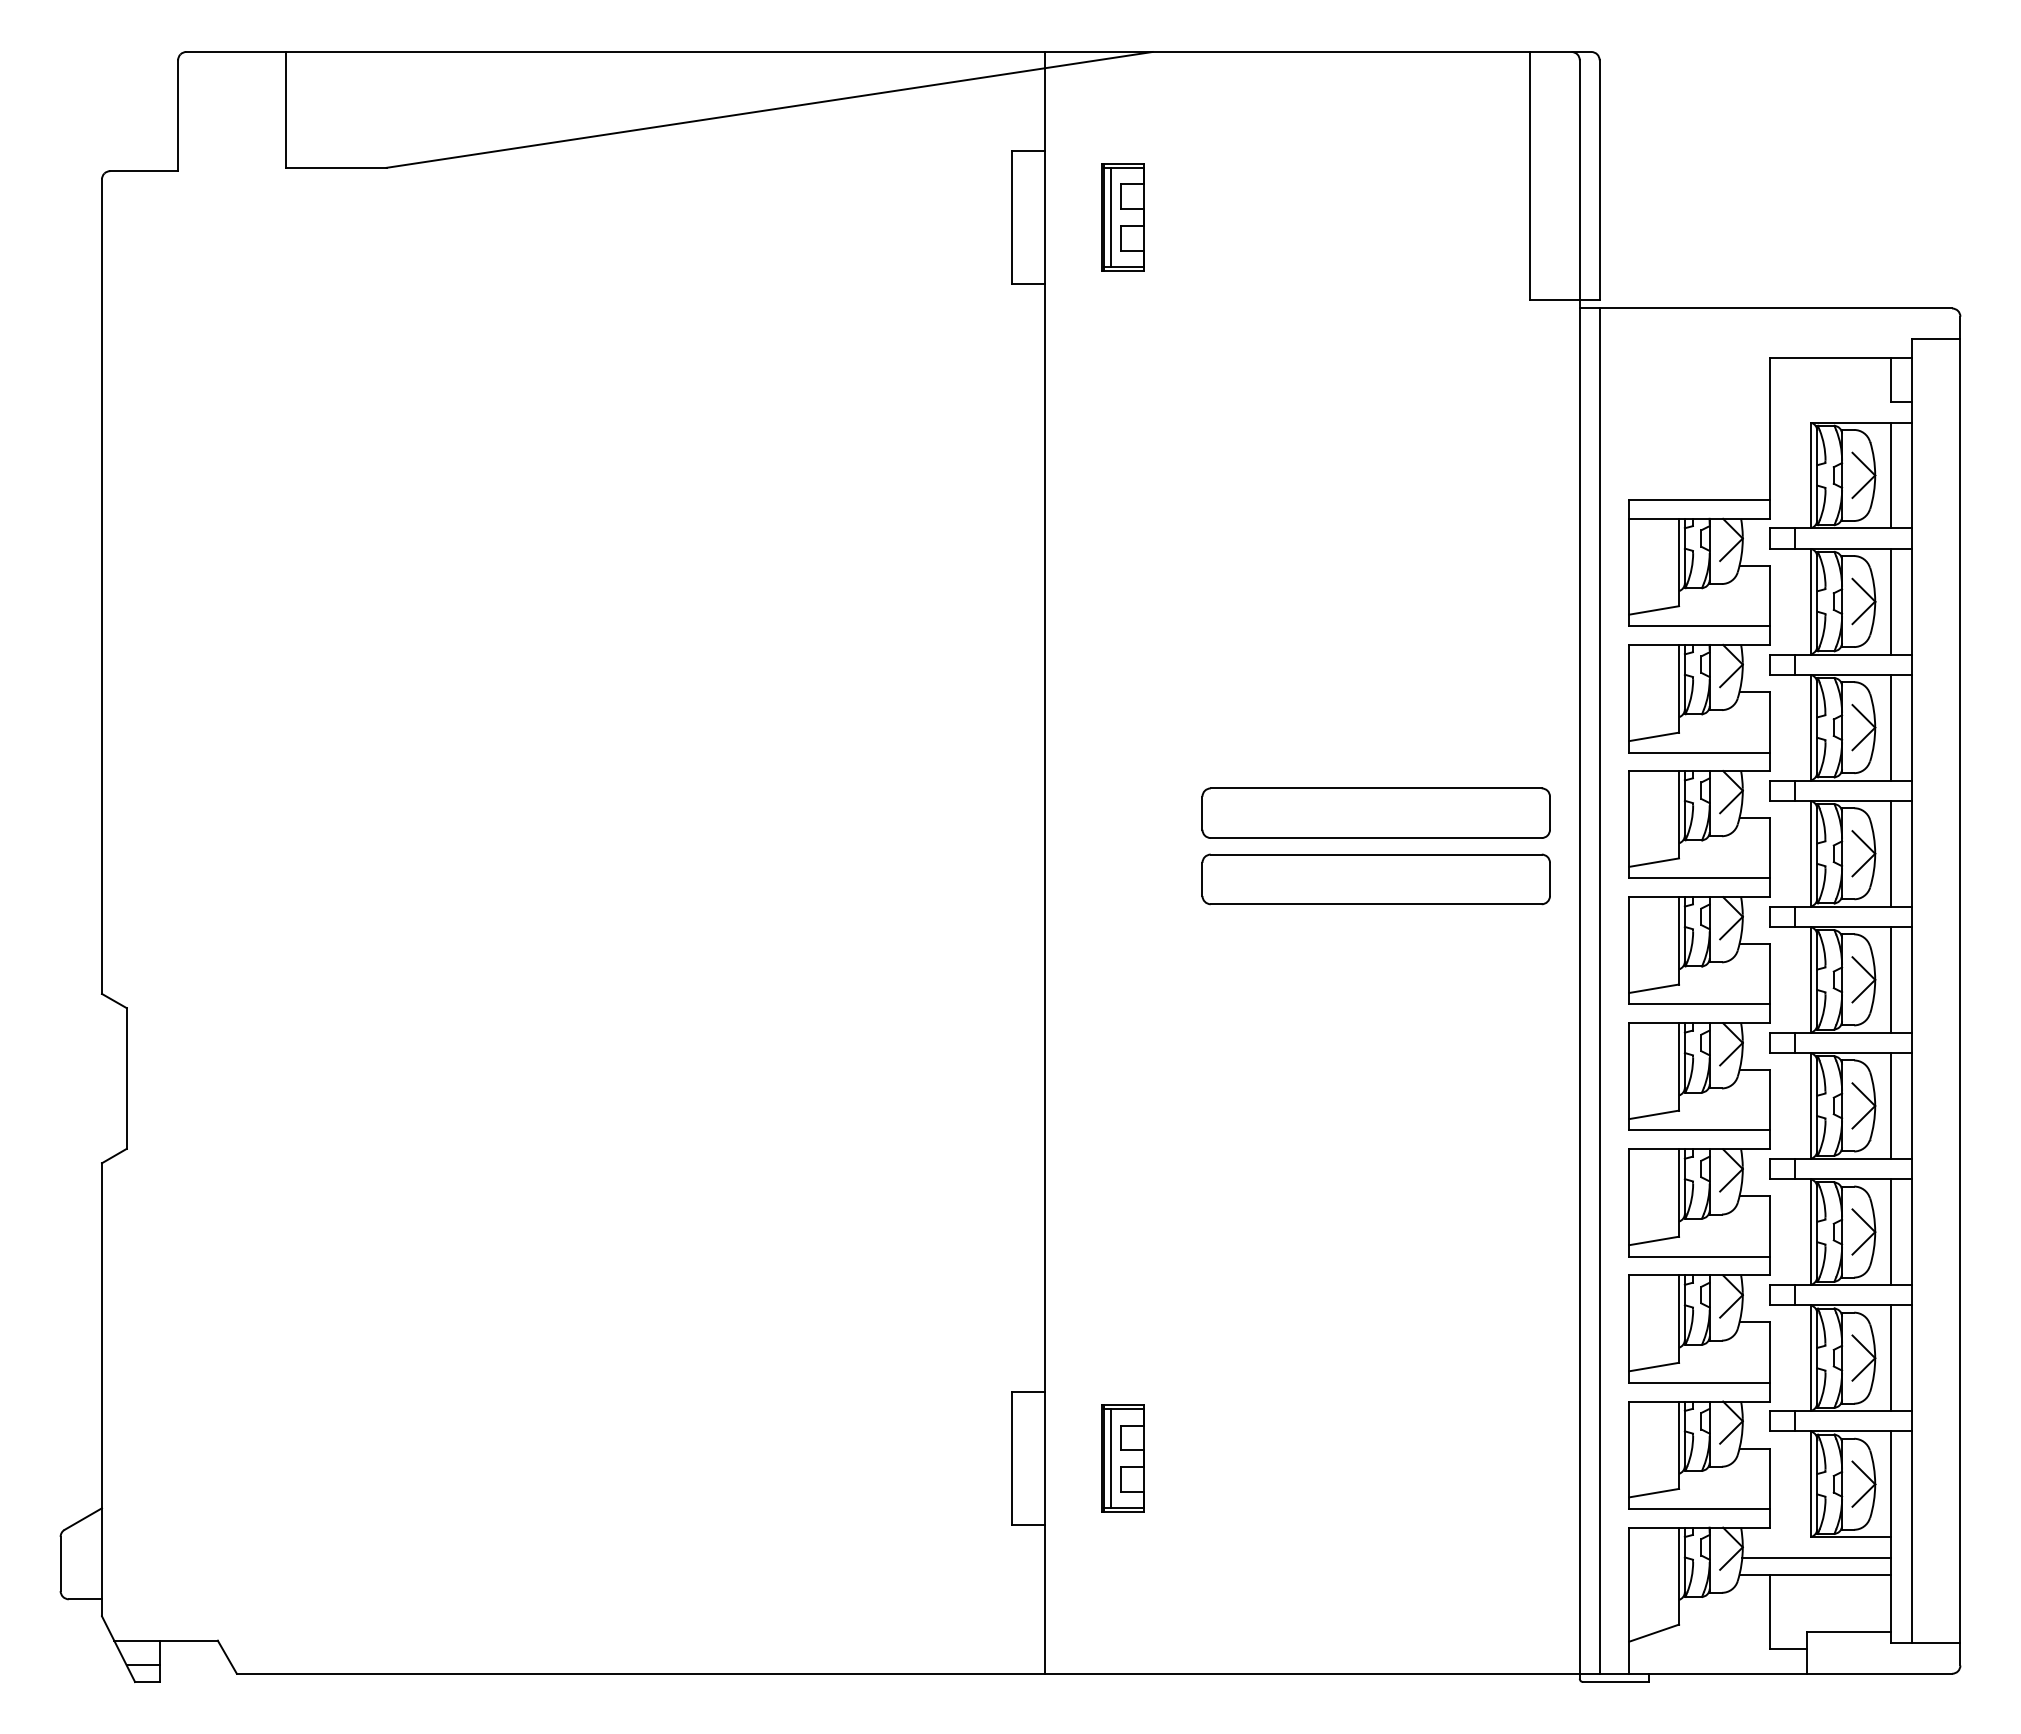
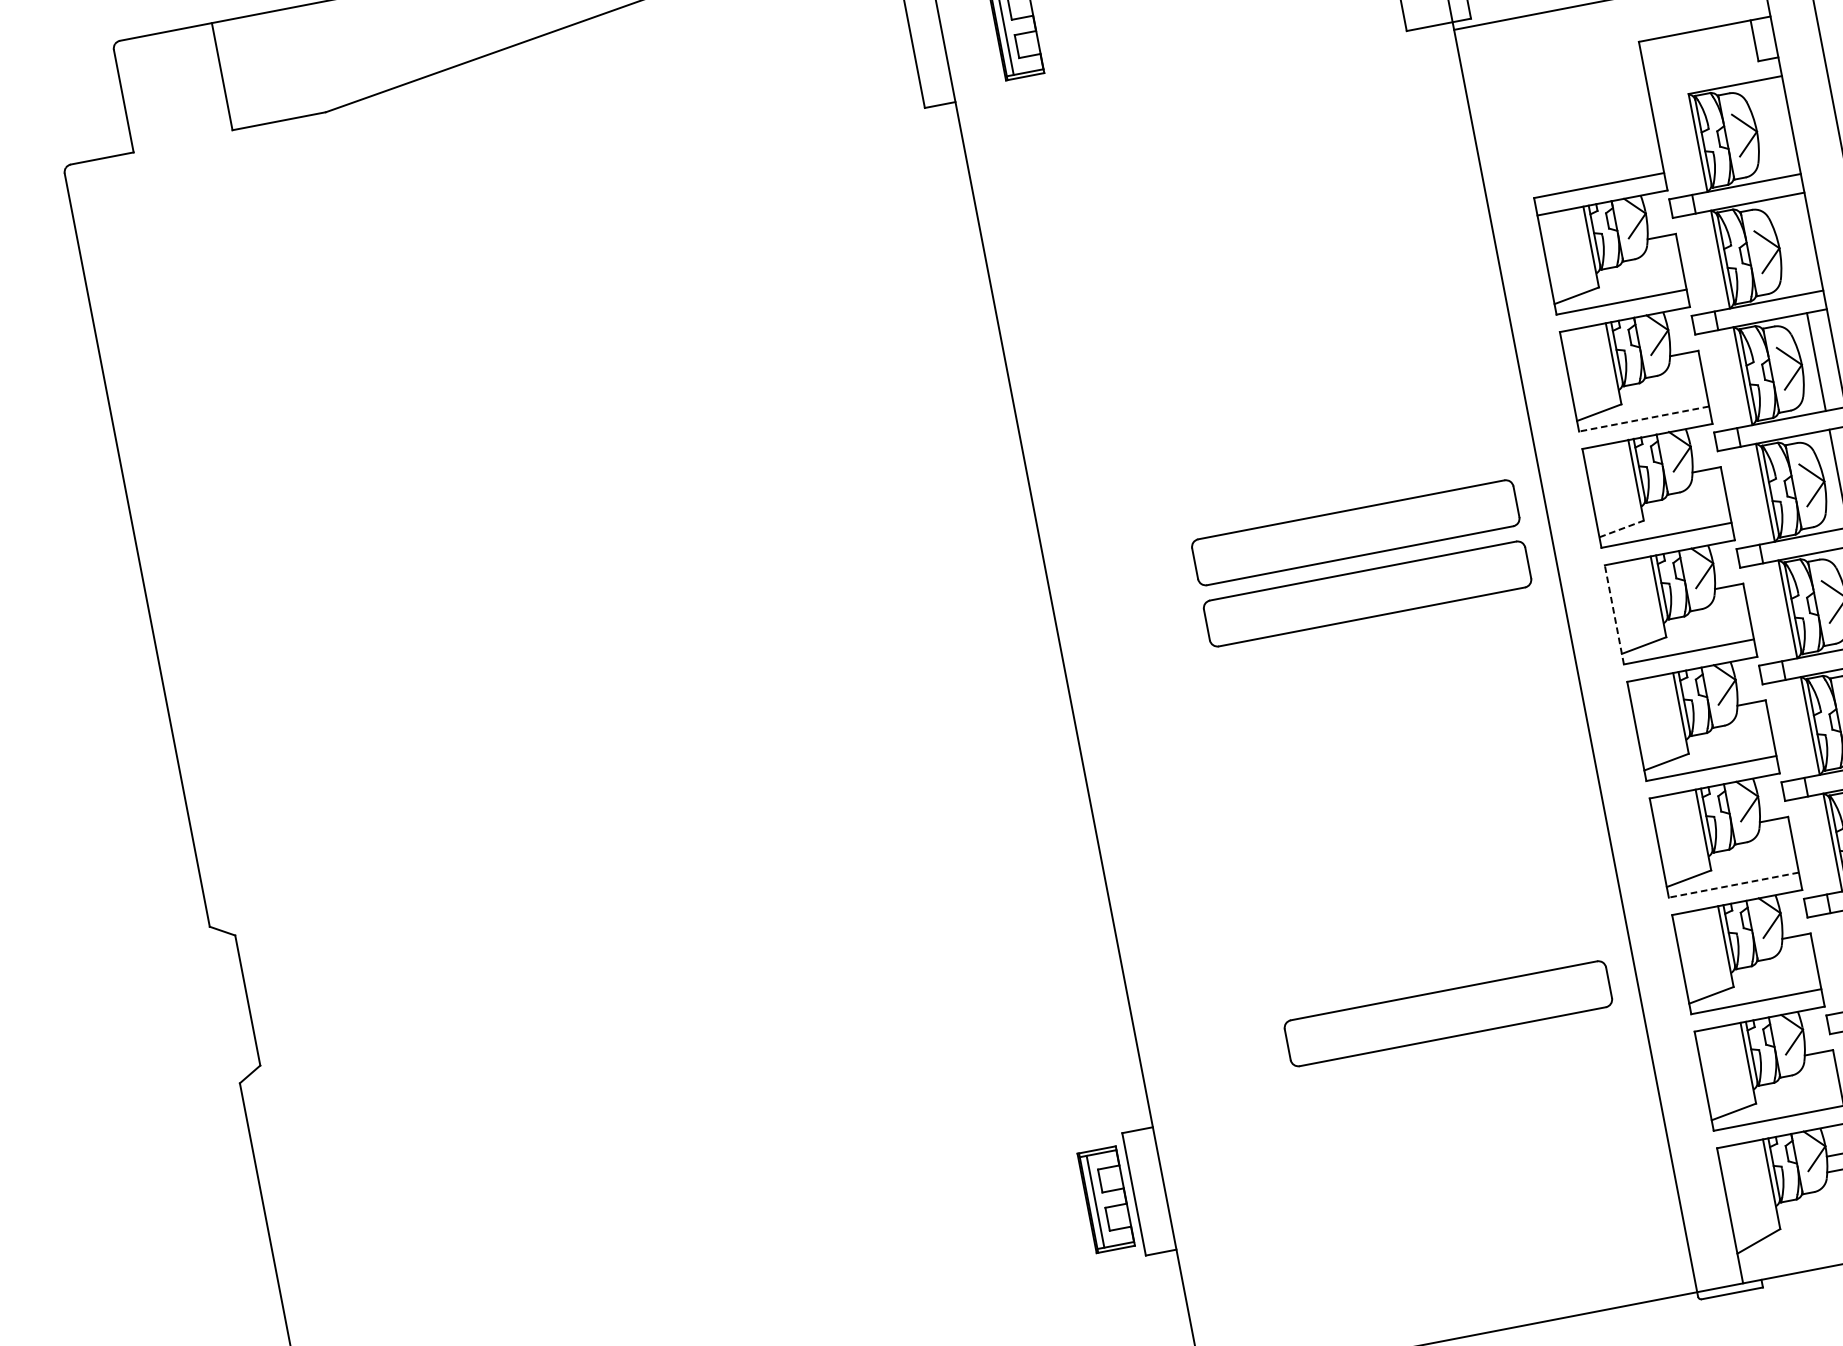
line: (1890, 475) -> (1771, 128), removed
line: (1890, 601) -> (1793, 245), removed
line: (1699, 752) -> (1643, 419), solid -> dashed
line: (1654, 862) -> (1621, 528), solid -> dashed
line: (1629, 950) -> (1614, 614), solid -> dashed
line: (1599, 990) -> (1593, 656), removed
line: (1699, 1256) -> (1733, 885), solid -> dashed
part: (1375, 1333) -> (1447, 1013), added
part: (1122, 1458) -> (1105, 1199), moved

